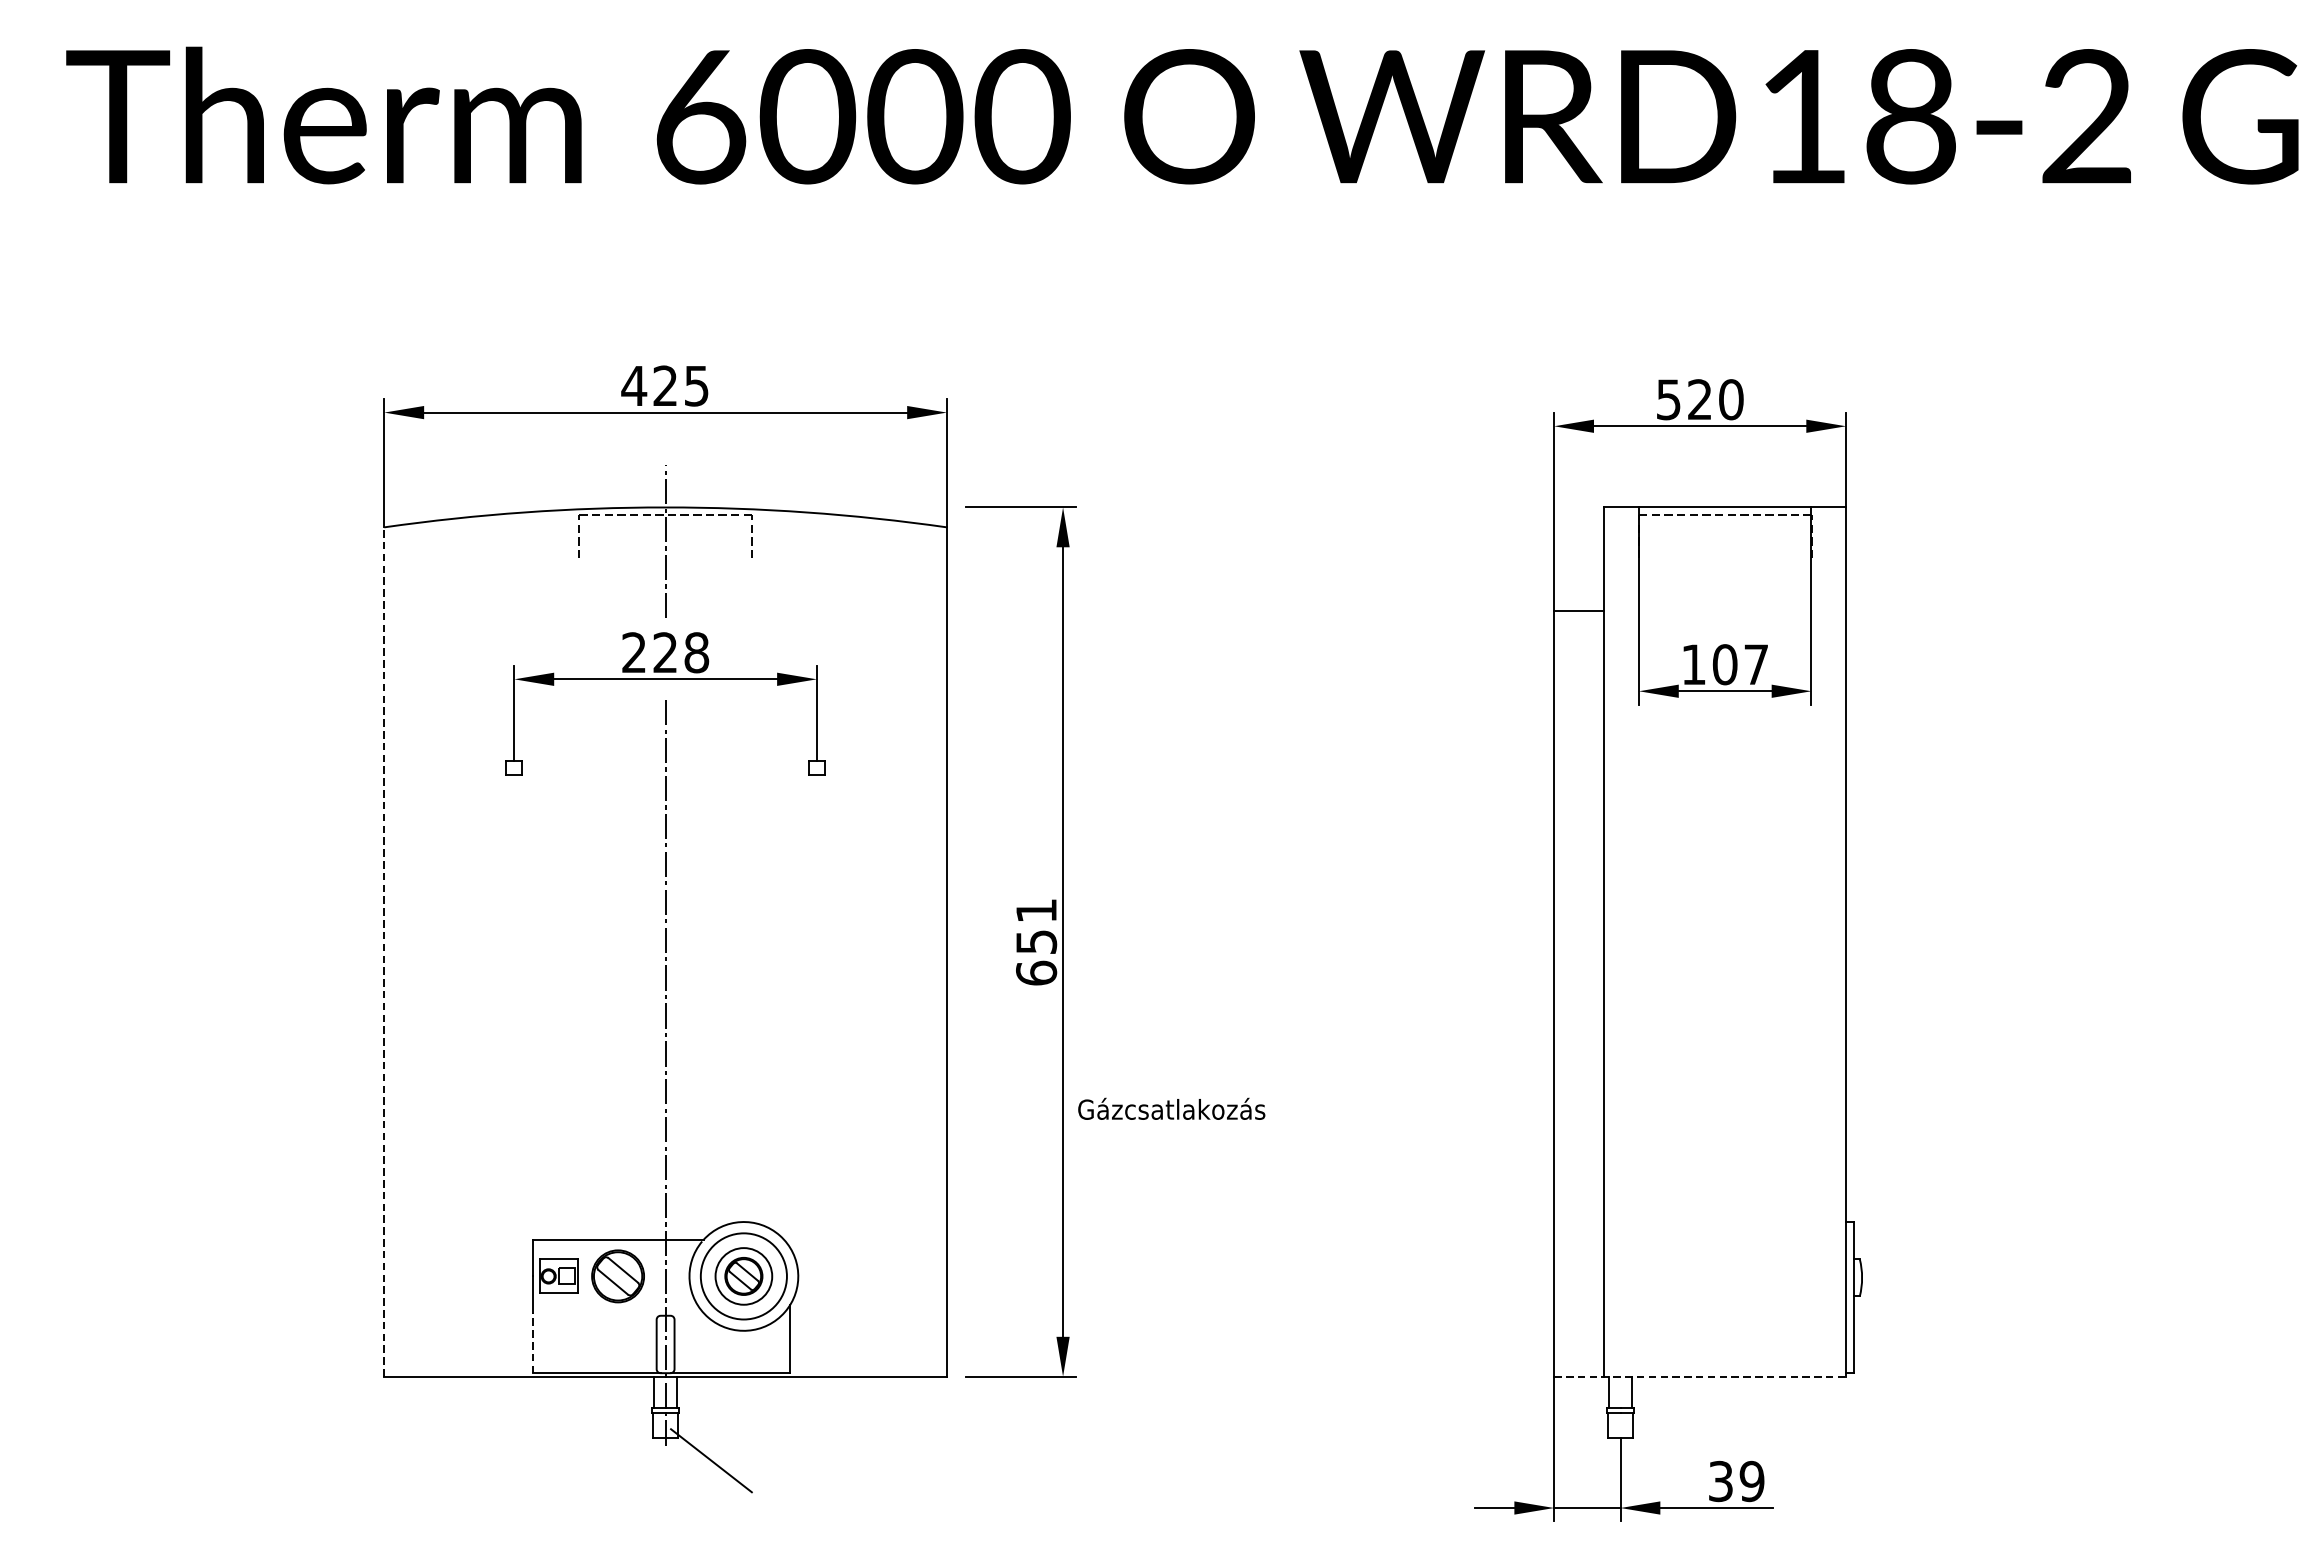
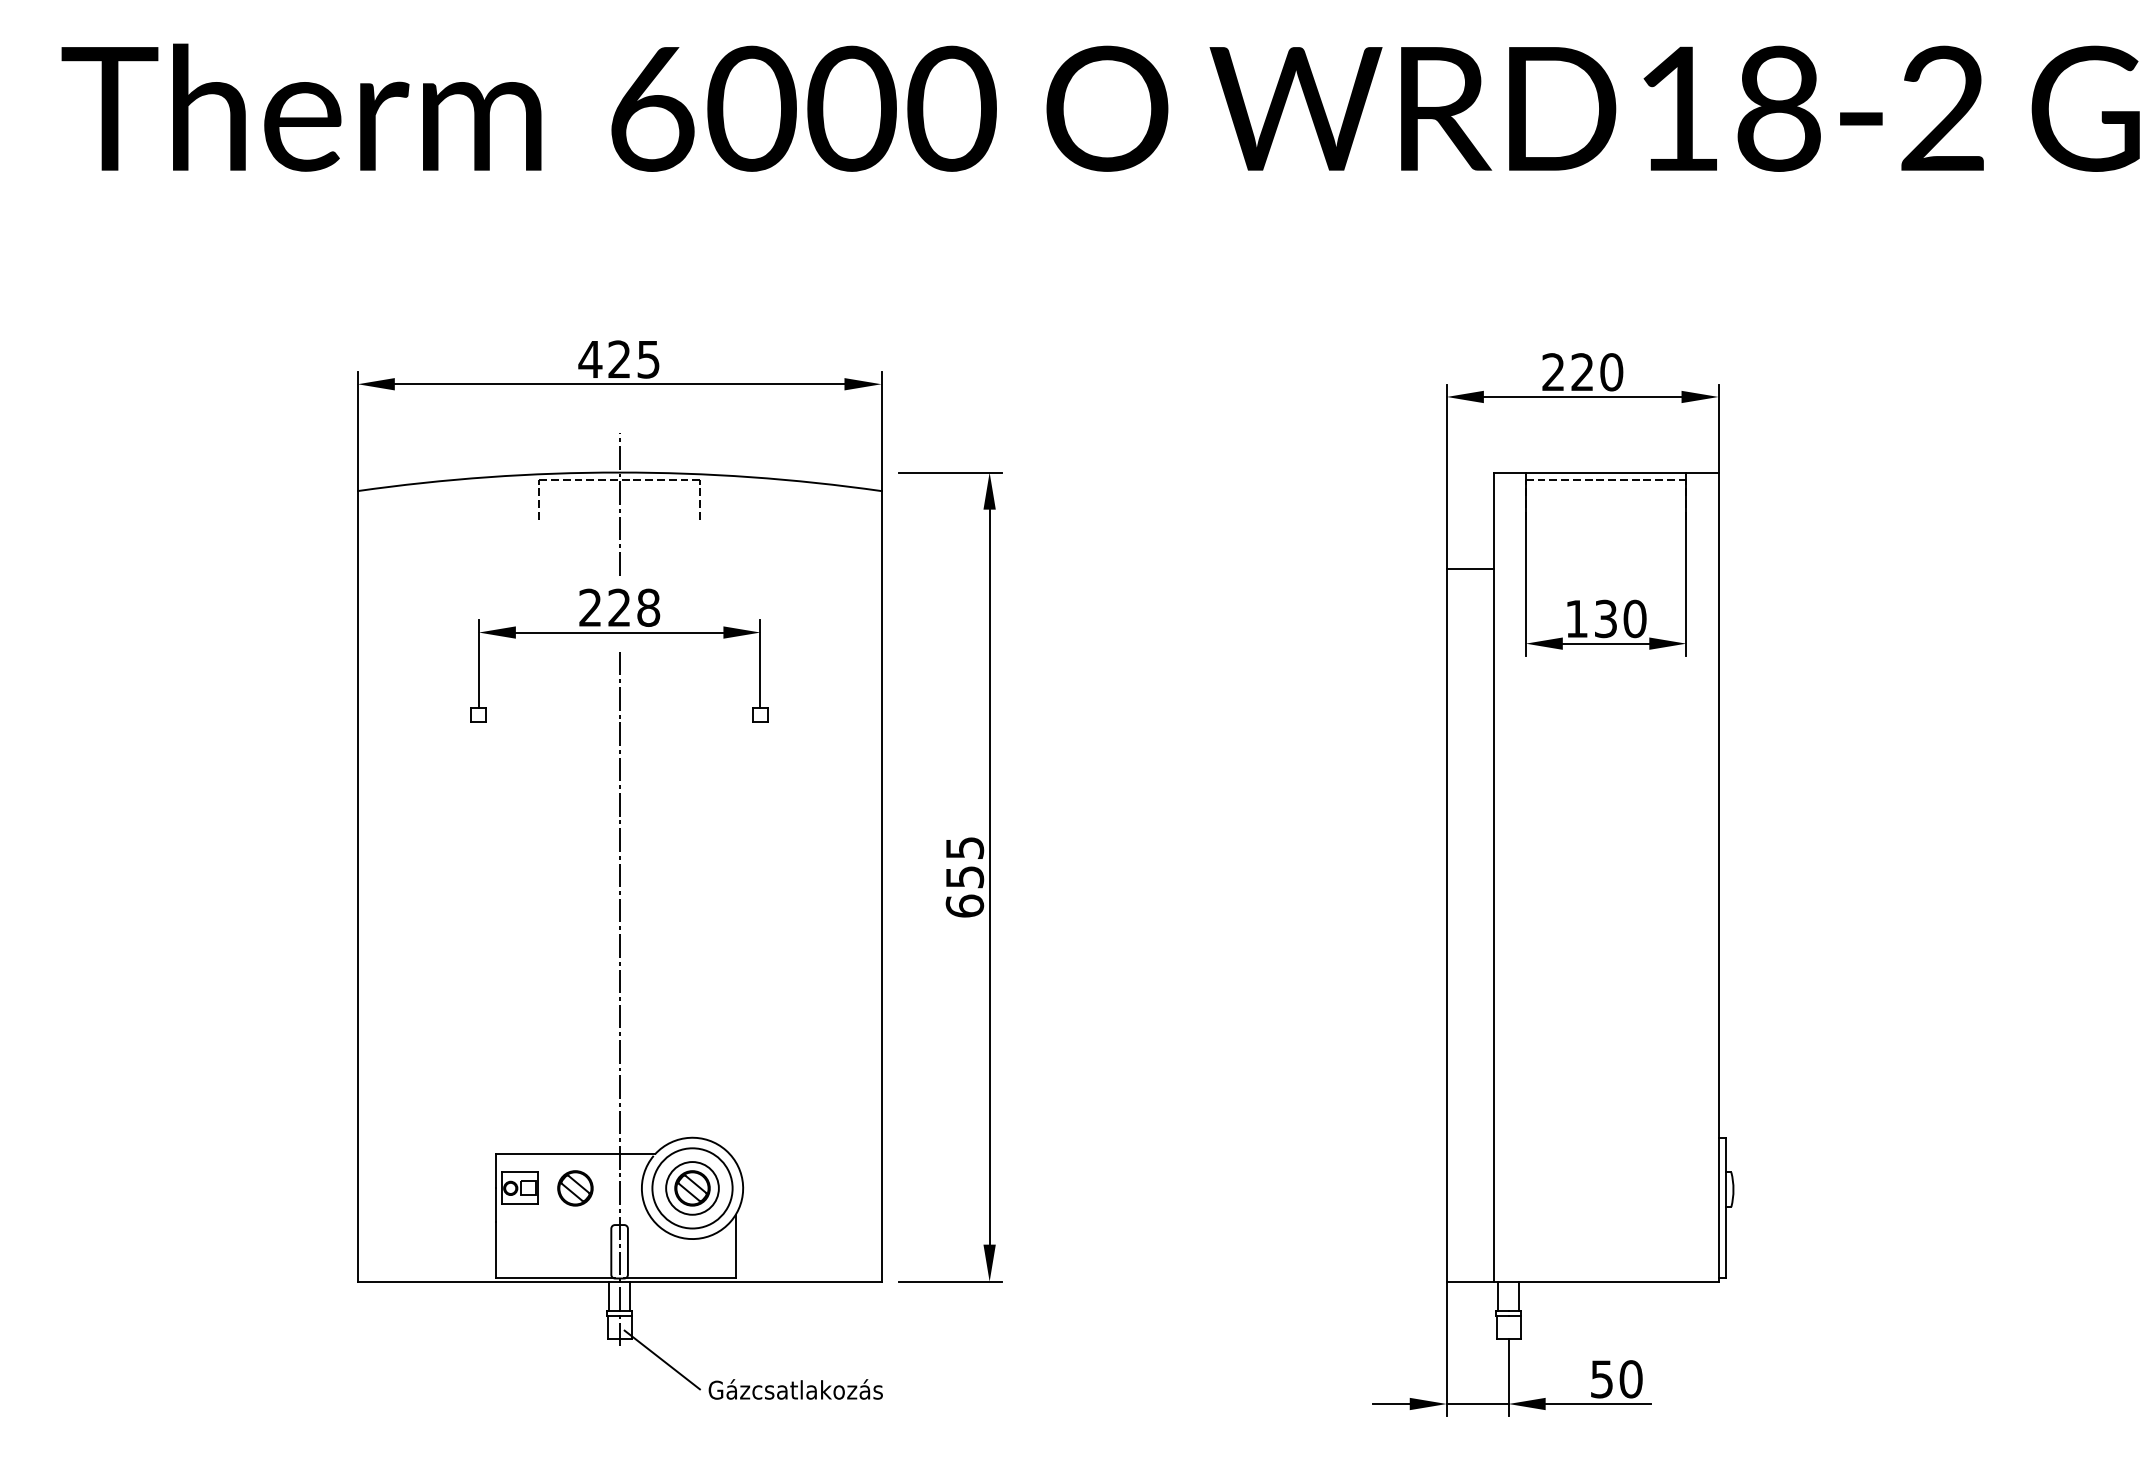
text: (1668, 399) -> (1553, 372), 520 -> 220
text: (1740, 664) -> (1620, 618), 107 -> 130
text: (1037, 910) -> (965, 847), 651 -> 655
line: (384, 951) -> (357, 885), dashed -> solid
text: (1171, 1108) -> (795, 1389), moved
part: (618, 1276) -> (575, 1188), size x0.71
line: (533, 1342) -> (496, 1249), dashed -> solid
line: (1699, 1376) -> (1582, 1281), dashed -> solid
text: (1737, 1481) -> (1617, 1379), 39 -> 50

